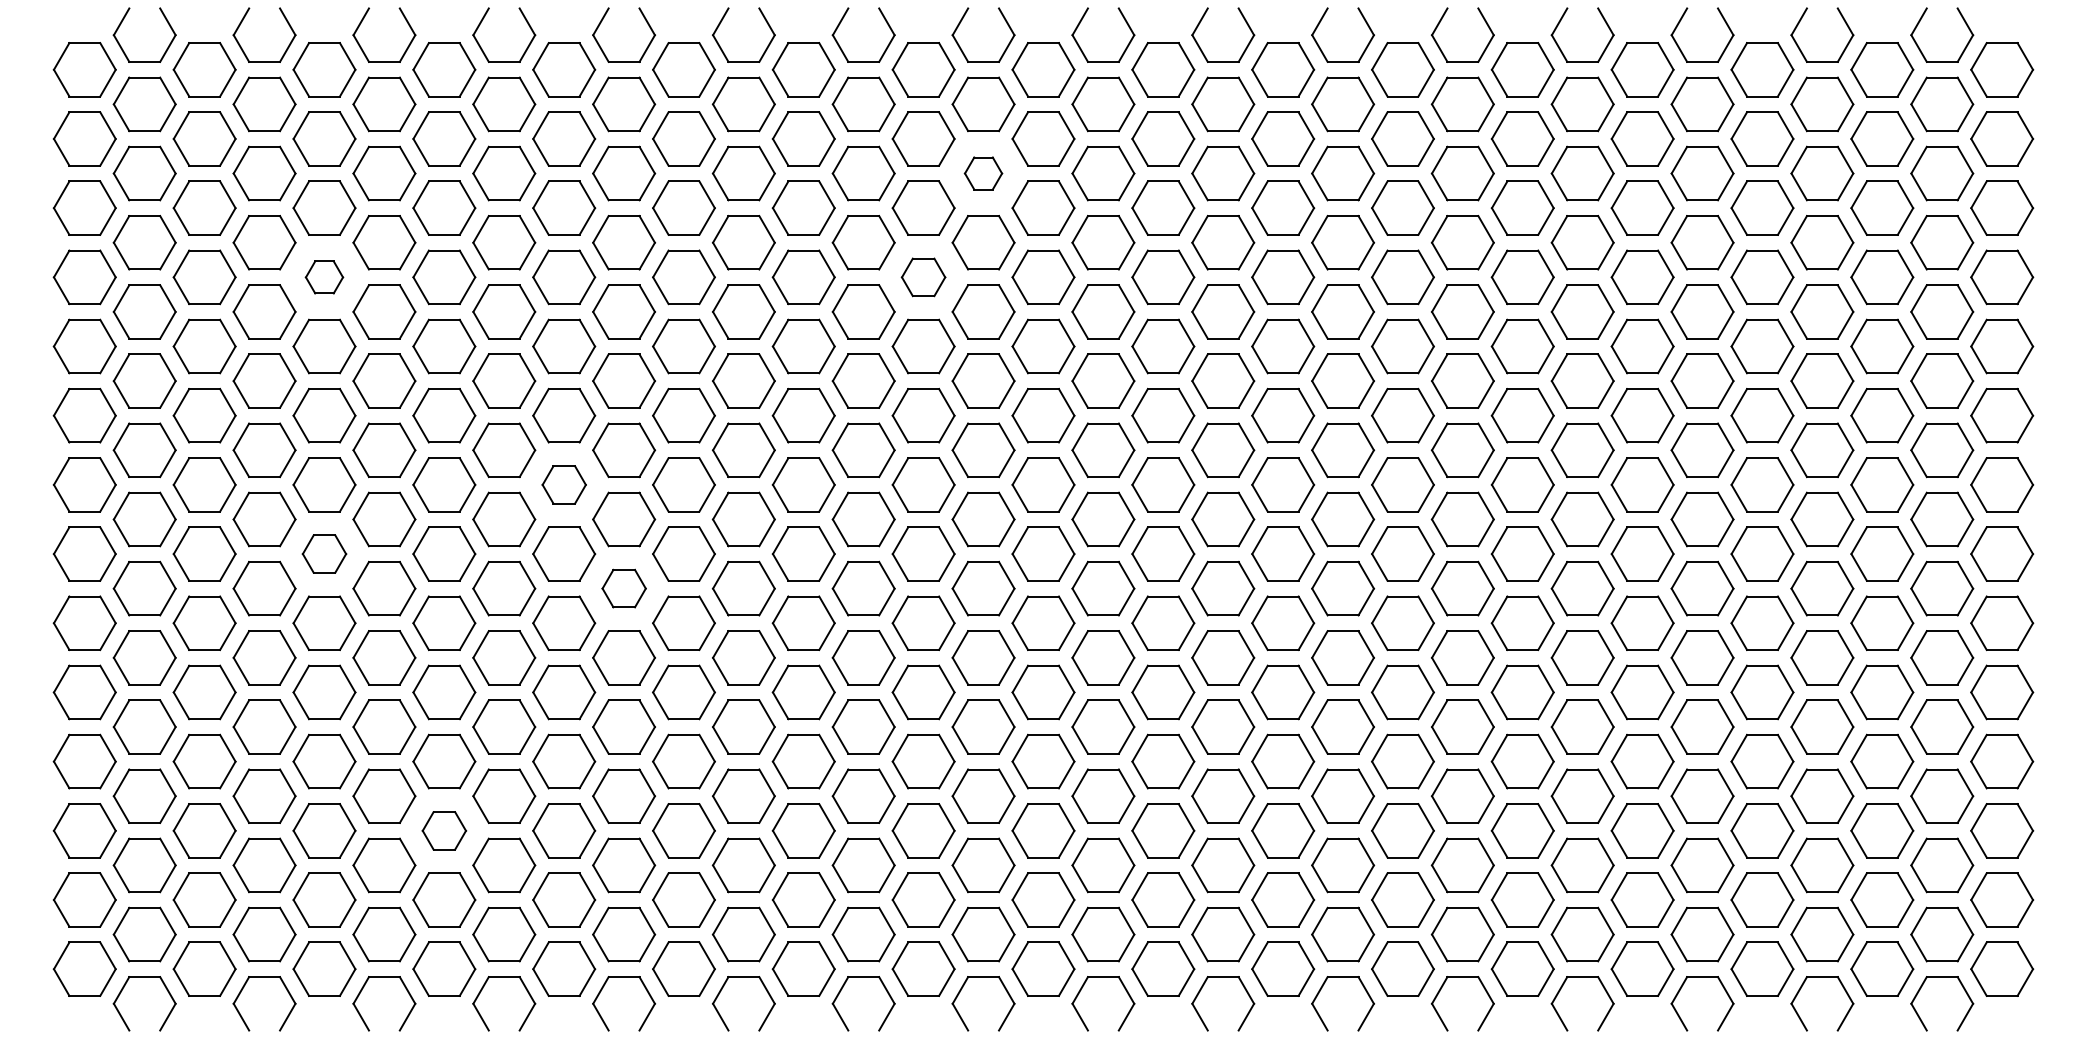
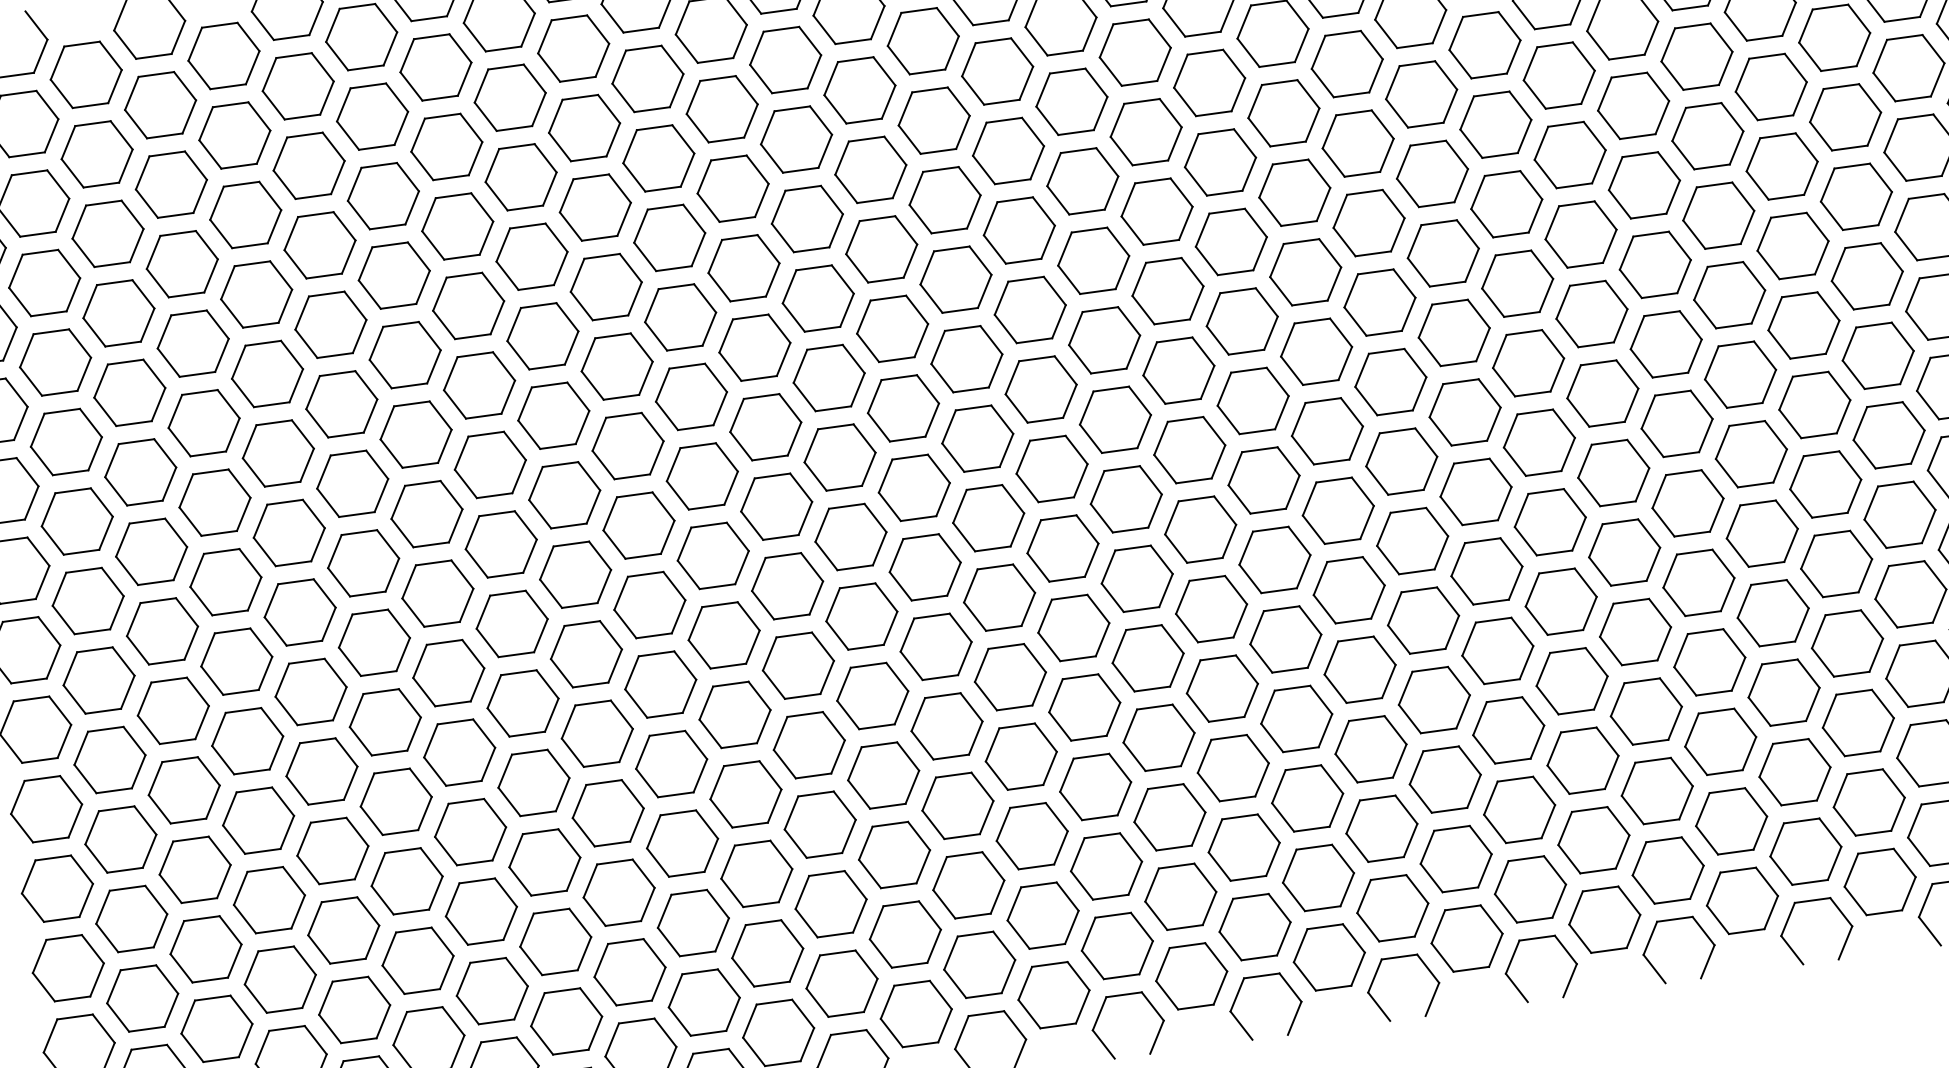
part: (983, 173) -> (997, 71), size x1.67
part: (324, 277) -> (256, 294), size x1.67
part: (923, 277) -> (944, 200), size x1.43
part: (564, 484) -> (565, 494), size x1.43
part: (324, 553) -> (300, 611), size x1.43
part: (624, 588) -> (650, 604), size x1.43
part: (444, 830) -> (481, 911), size x1.43

